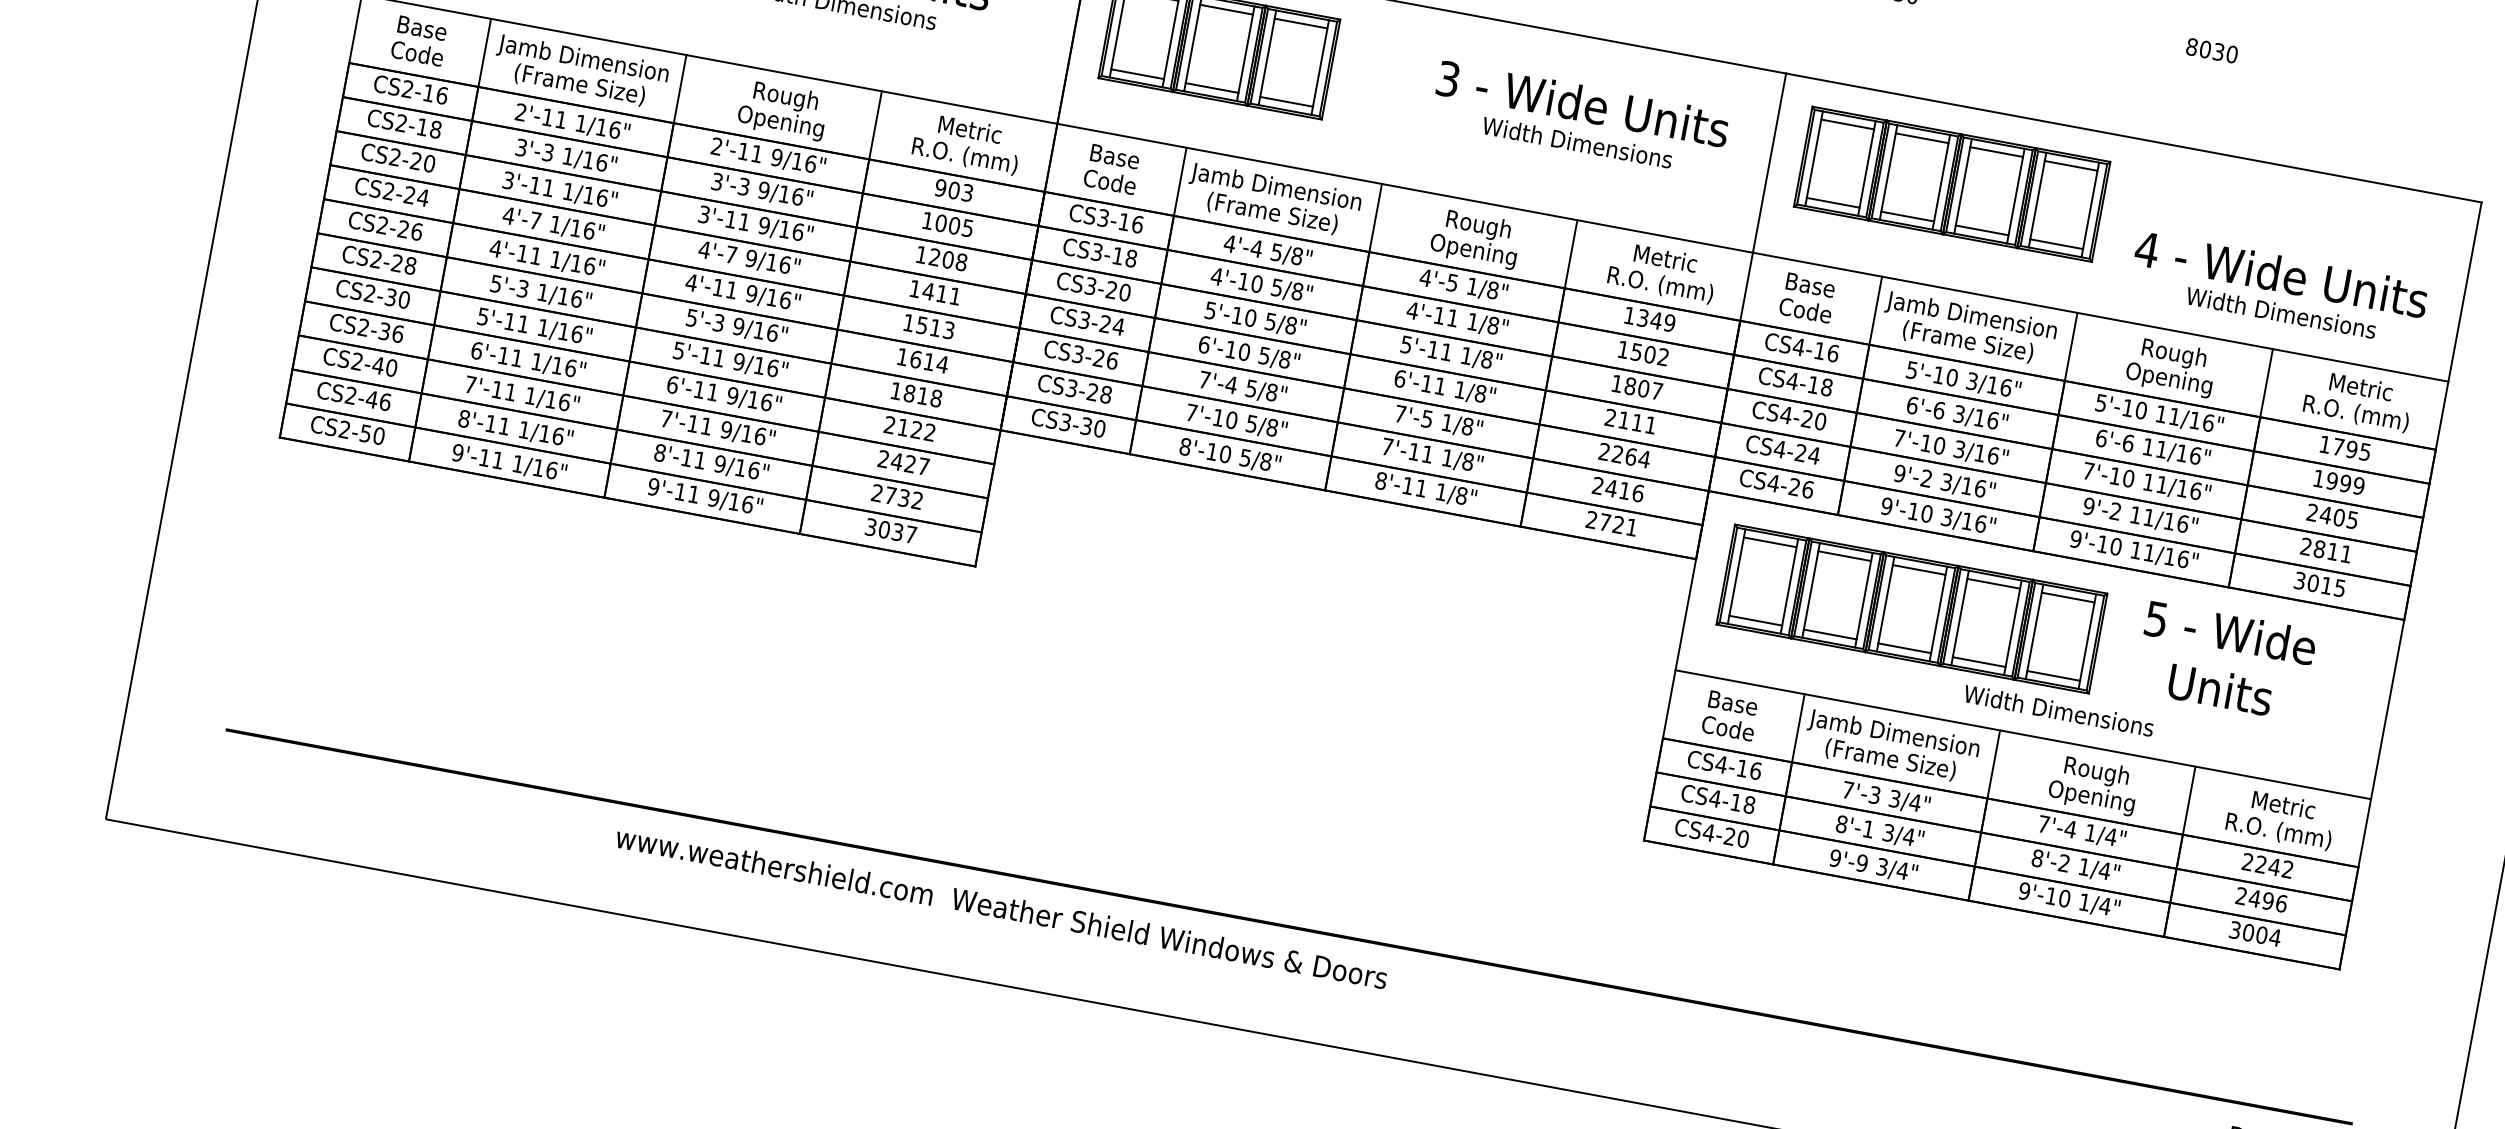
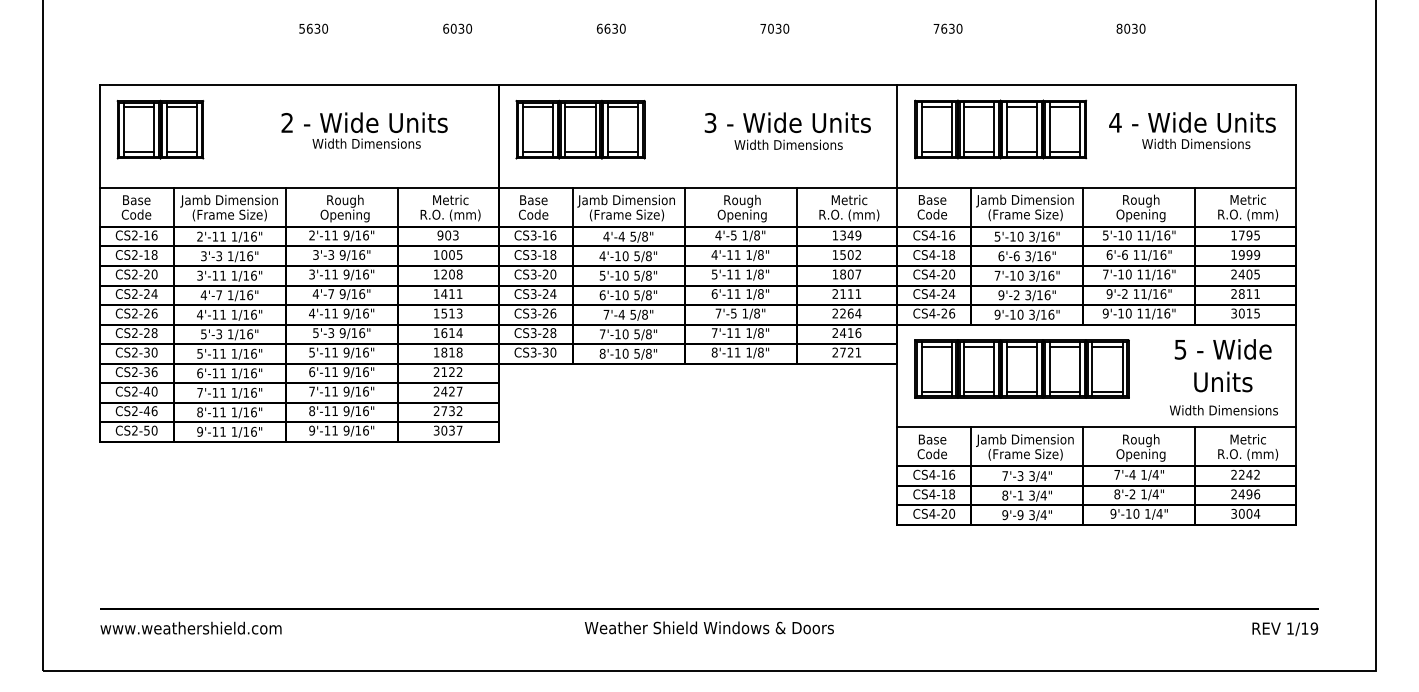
text: (2279, 288) -> (1192, 130), moved
text: (2224, 660) -> (1222, 365), moved
text: (2058, 710) -> (1223, 410), moved
text: (773, 864) -> (190, 627), moved
text: (1168, 937) -> (708, 627), moved

